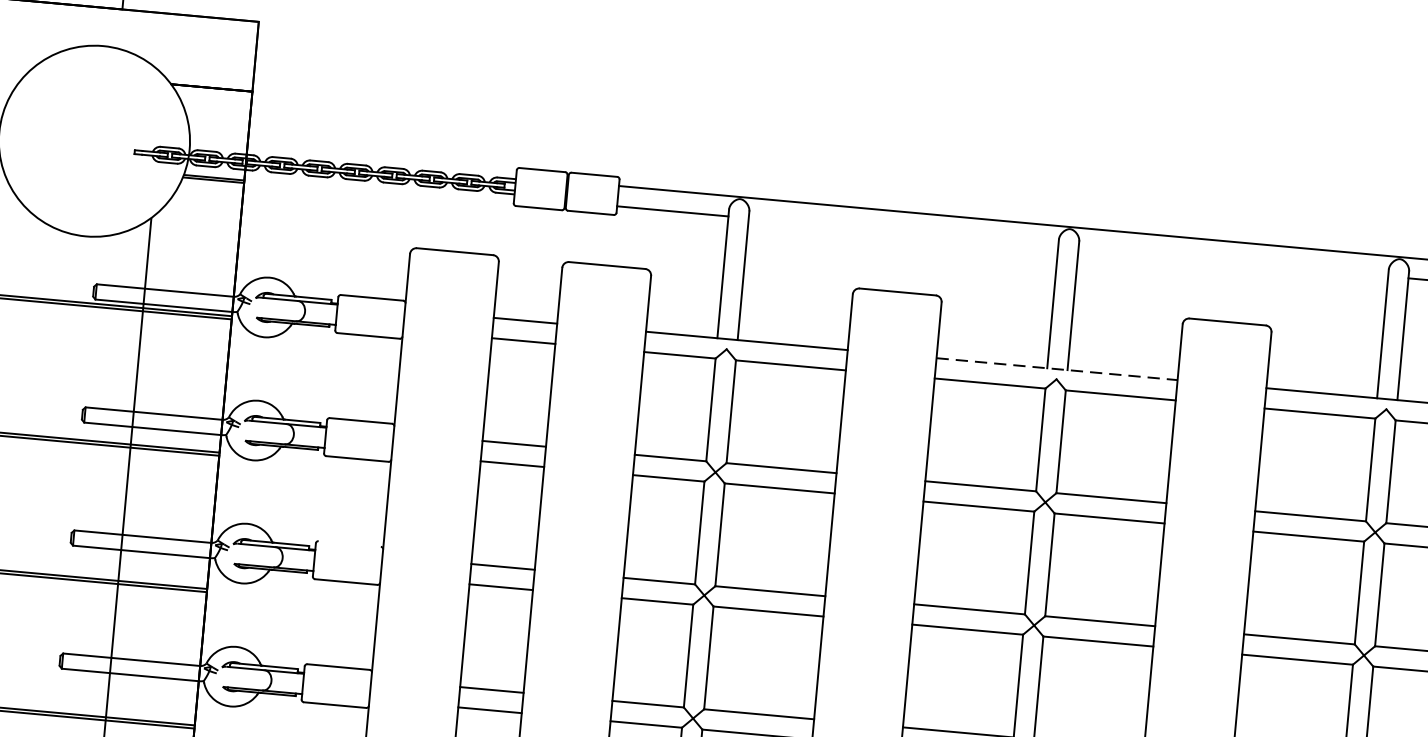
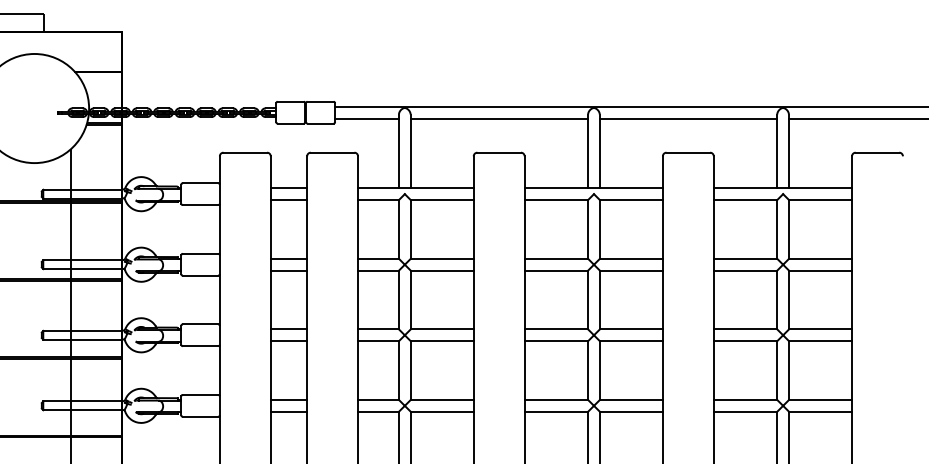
line: (903, 232) -> (499, 118), added
line: (1233, 262) -> (688, 118), added
line: (1058, 369) -> (594, 188), dashed -> solid
line: (349, 544) -> (200, 324), added

